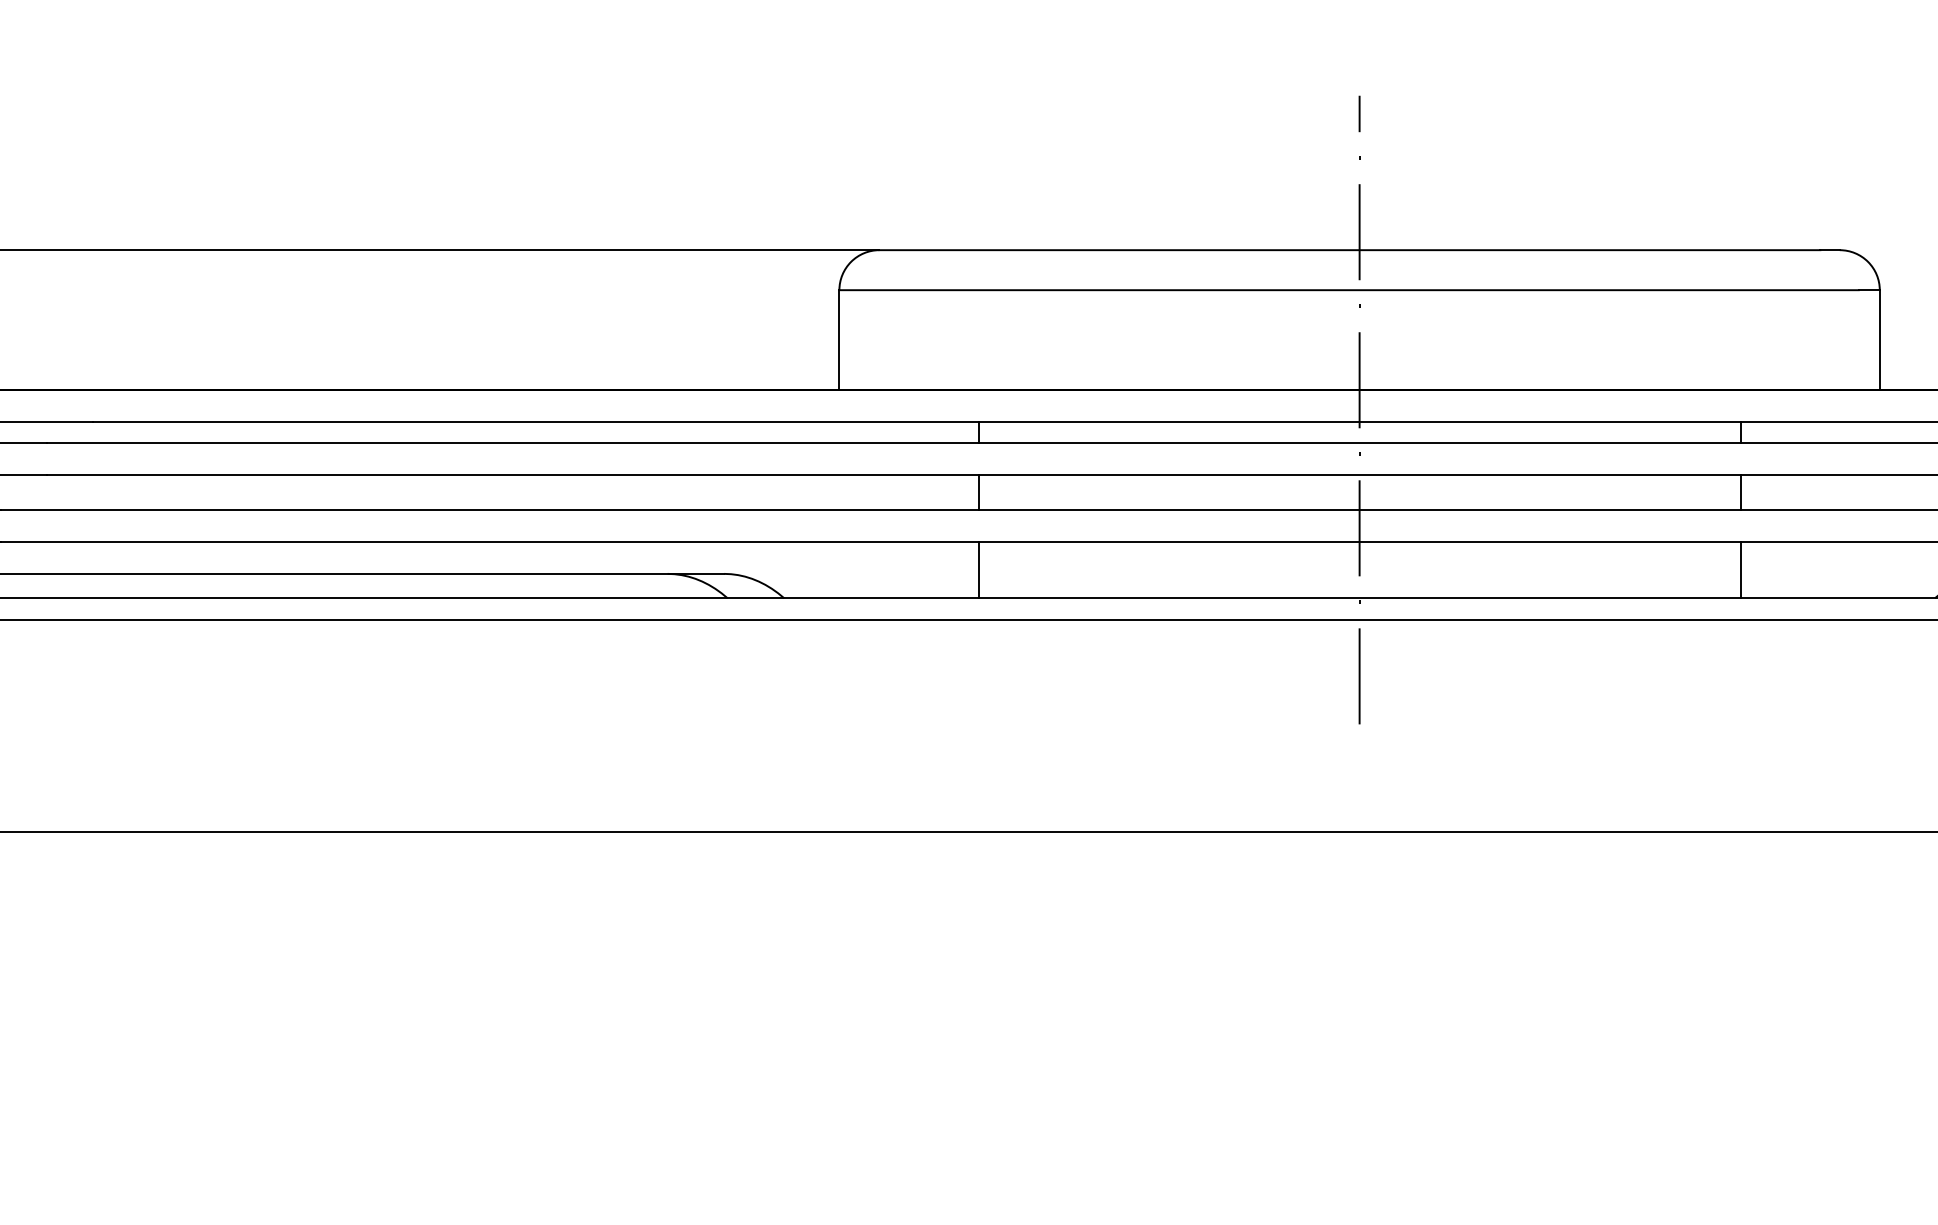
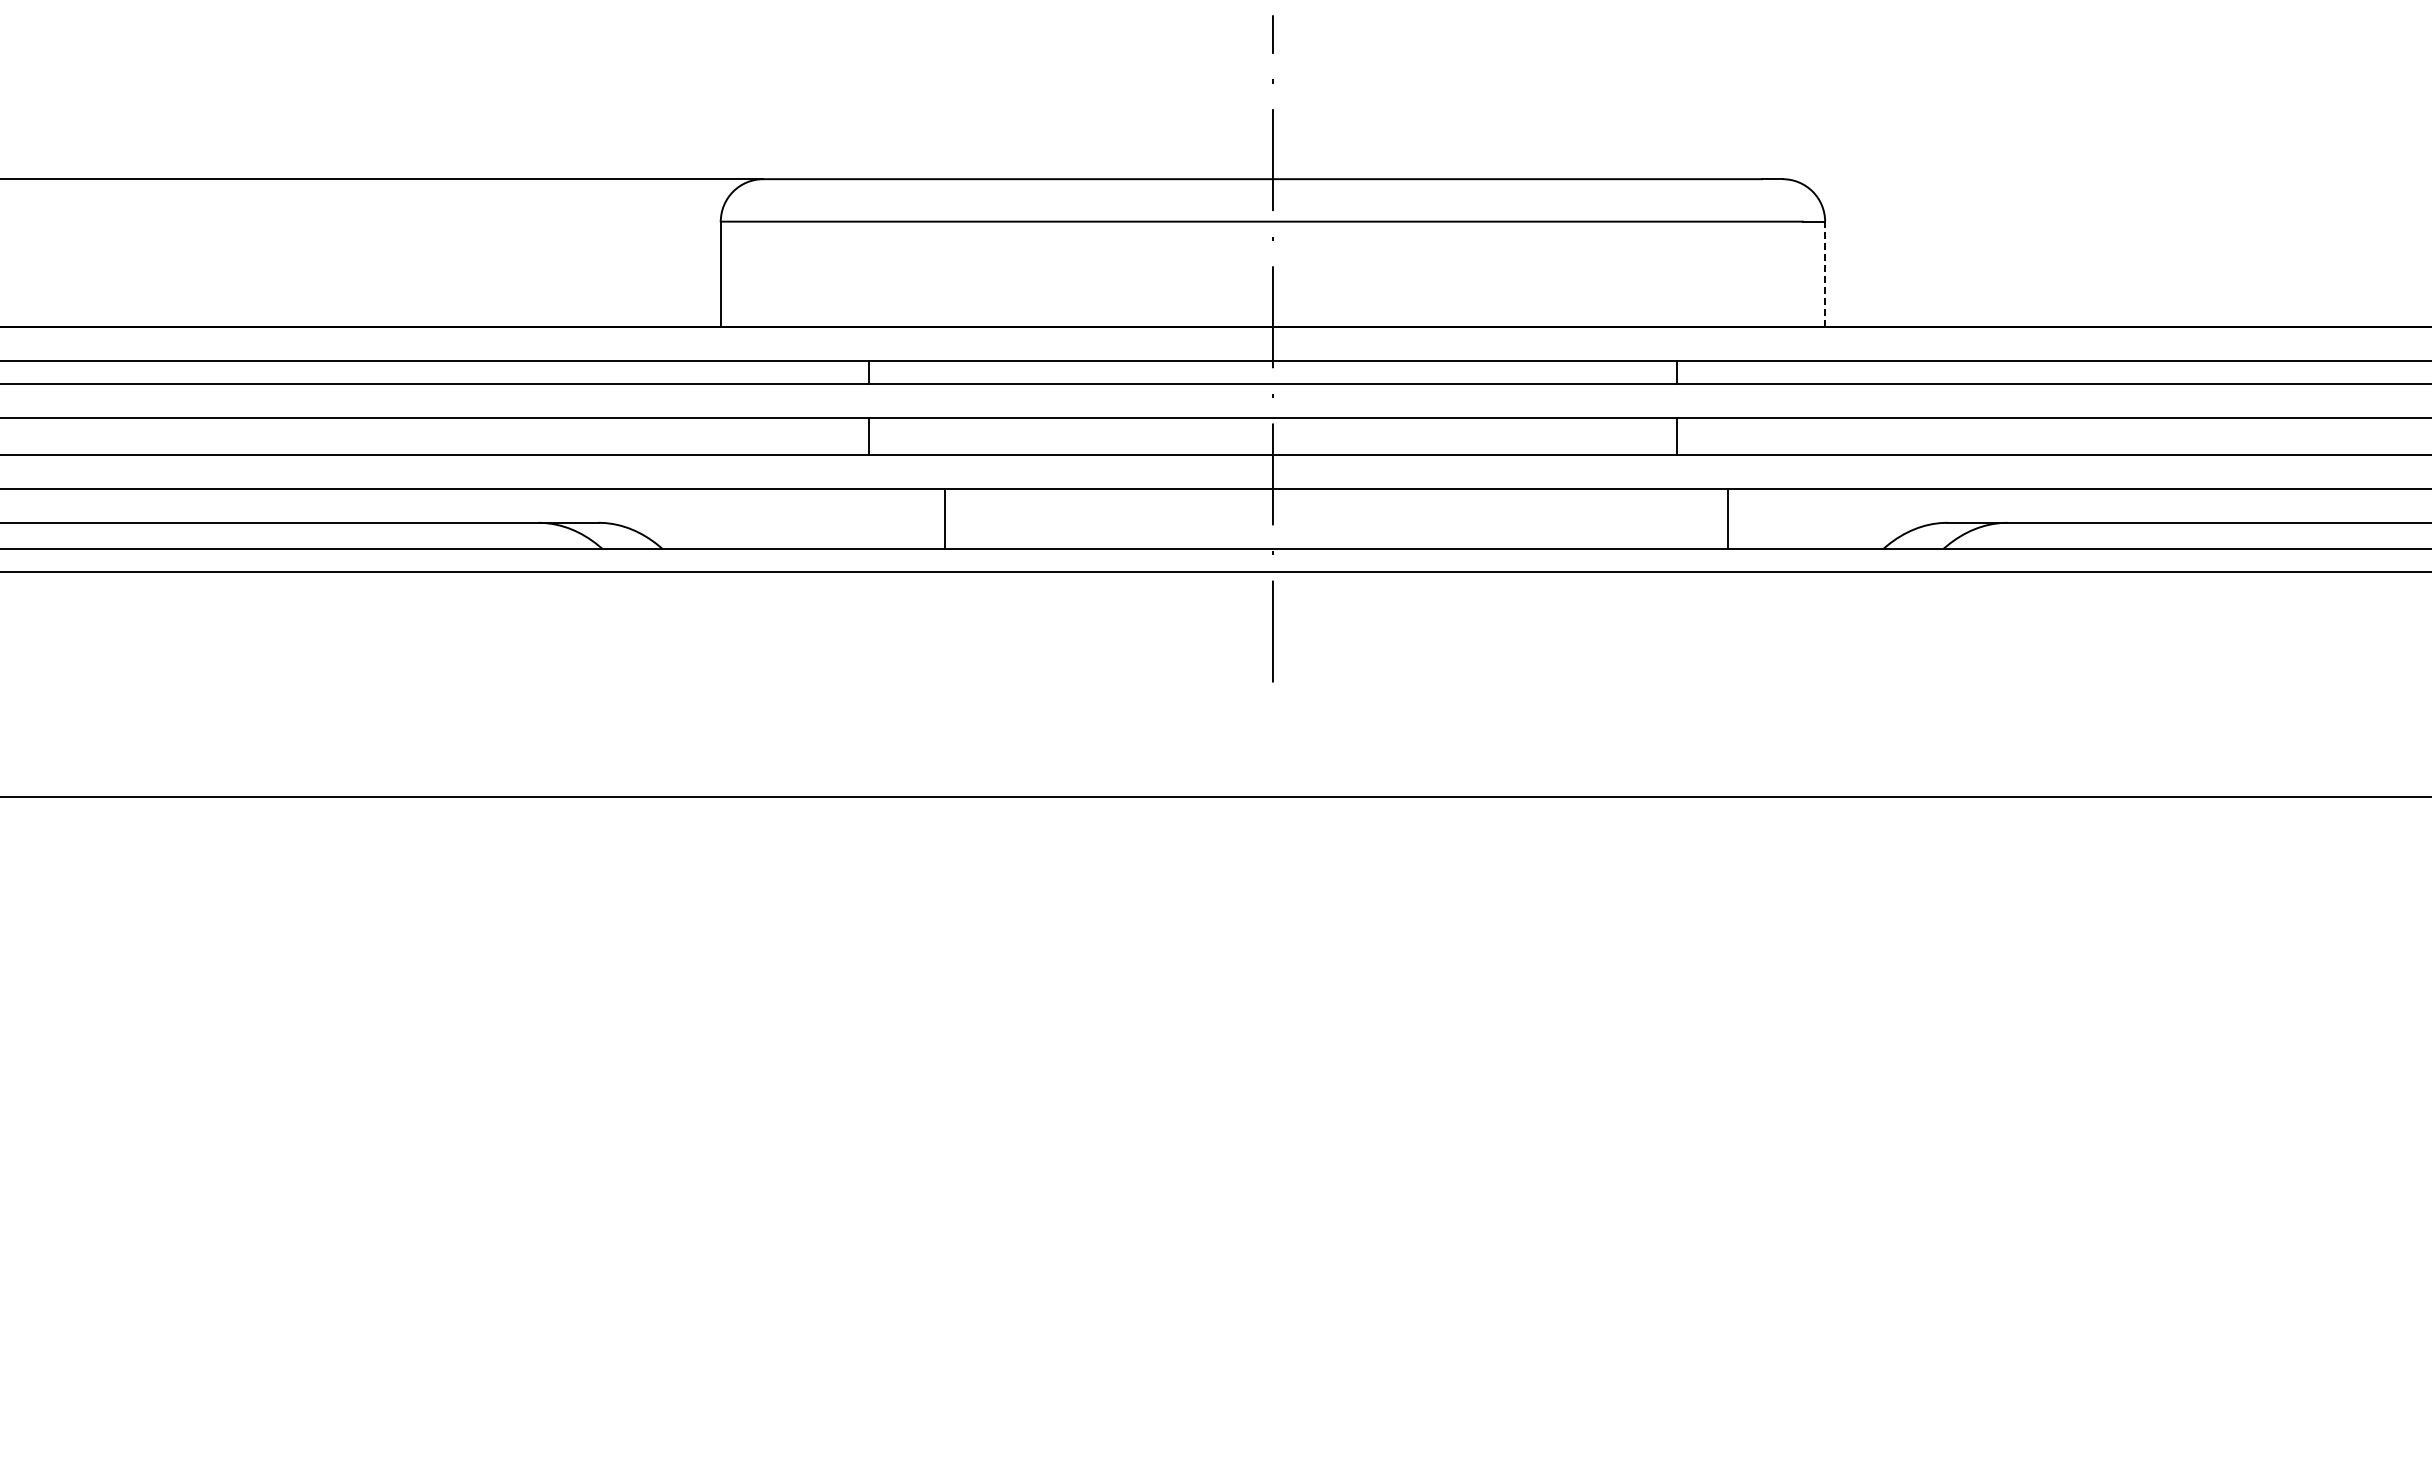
line: (1880, 339) -> (1825, 274), solid -> dashed
line: (978, 569) -> (944, 518), moved
line: (1740, 569) -> (1728, 518), moved

